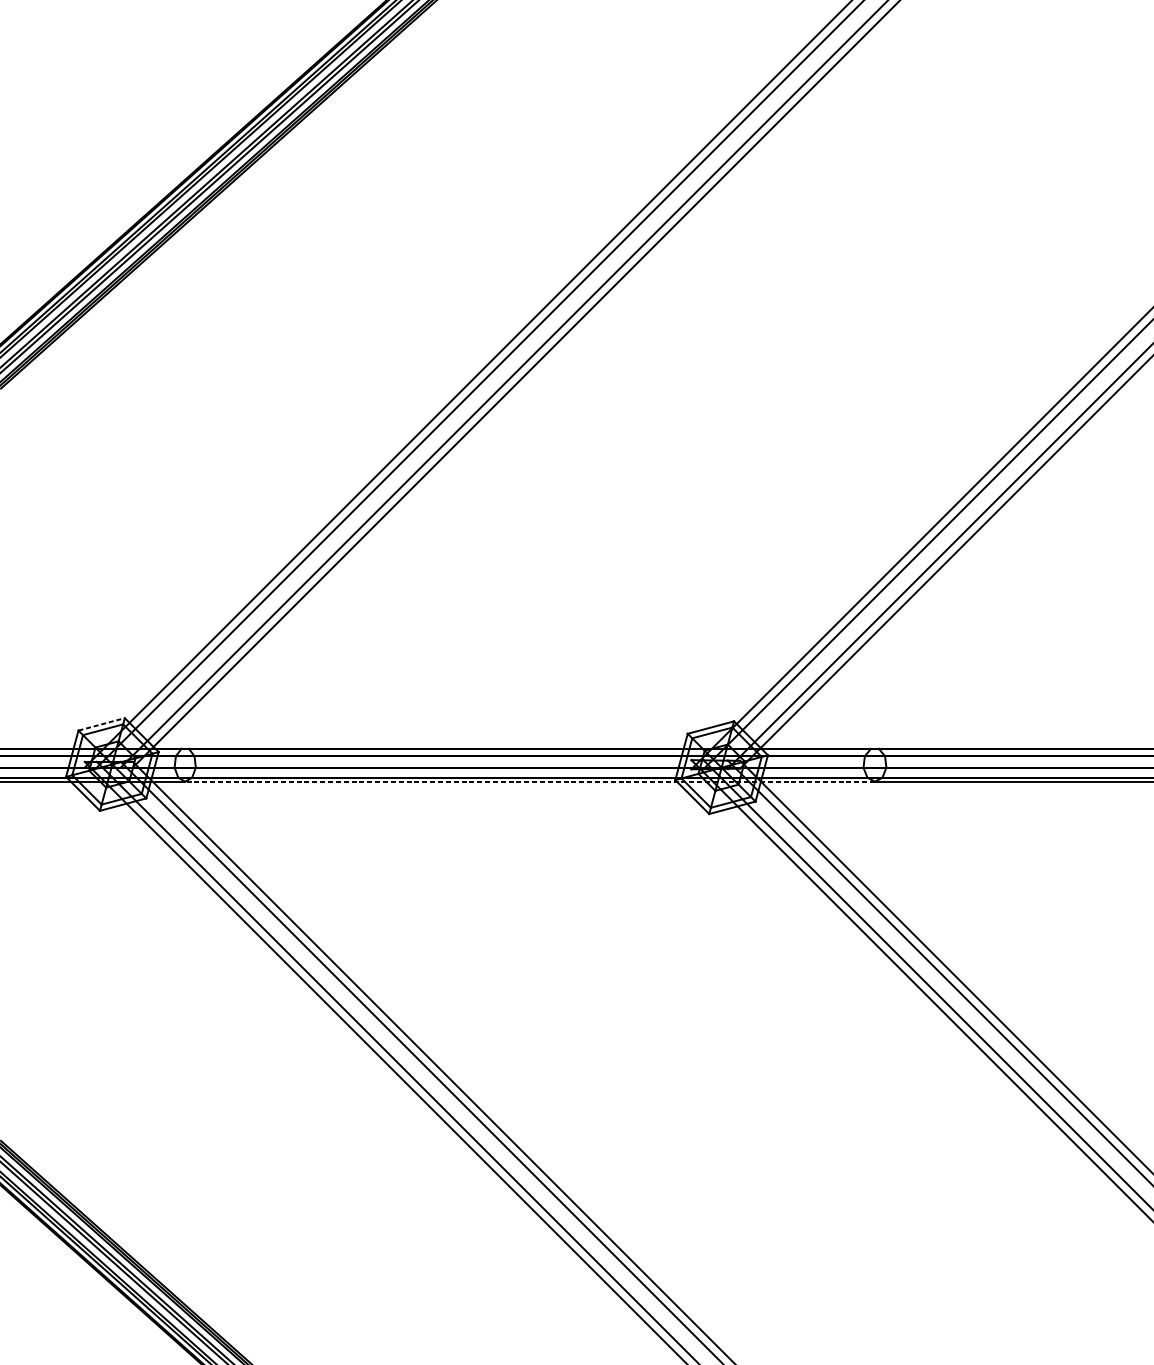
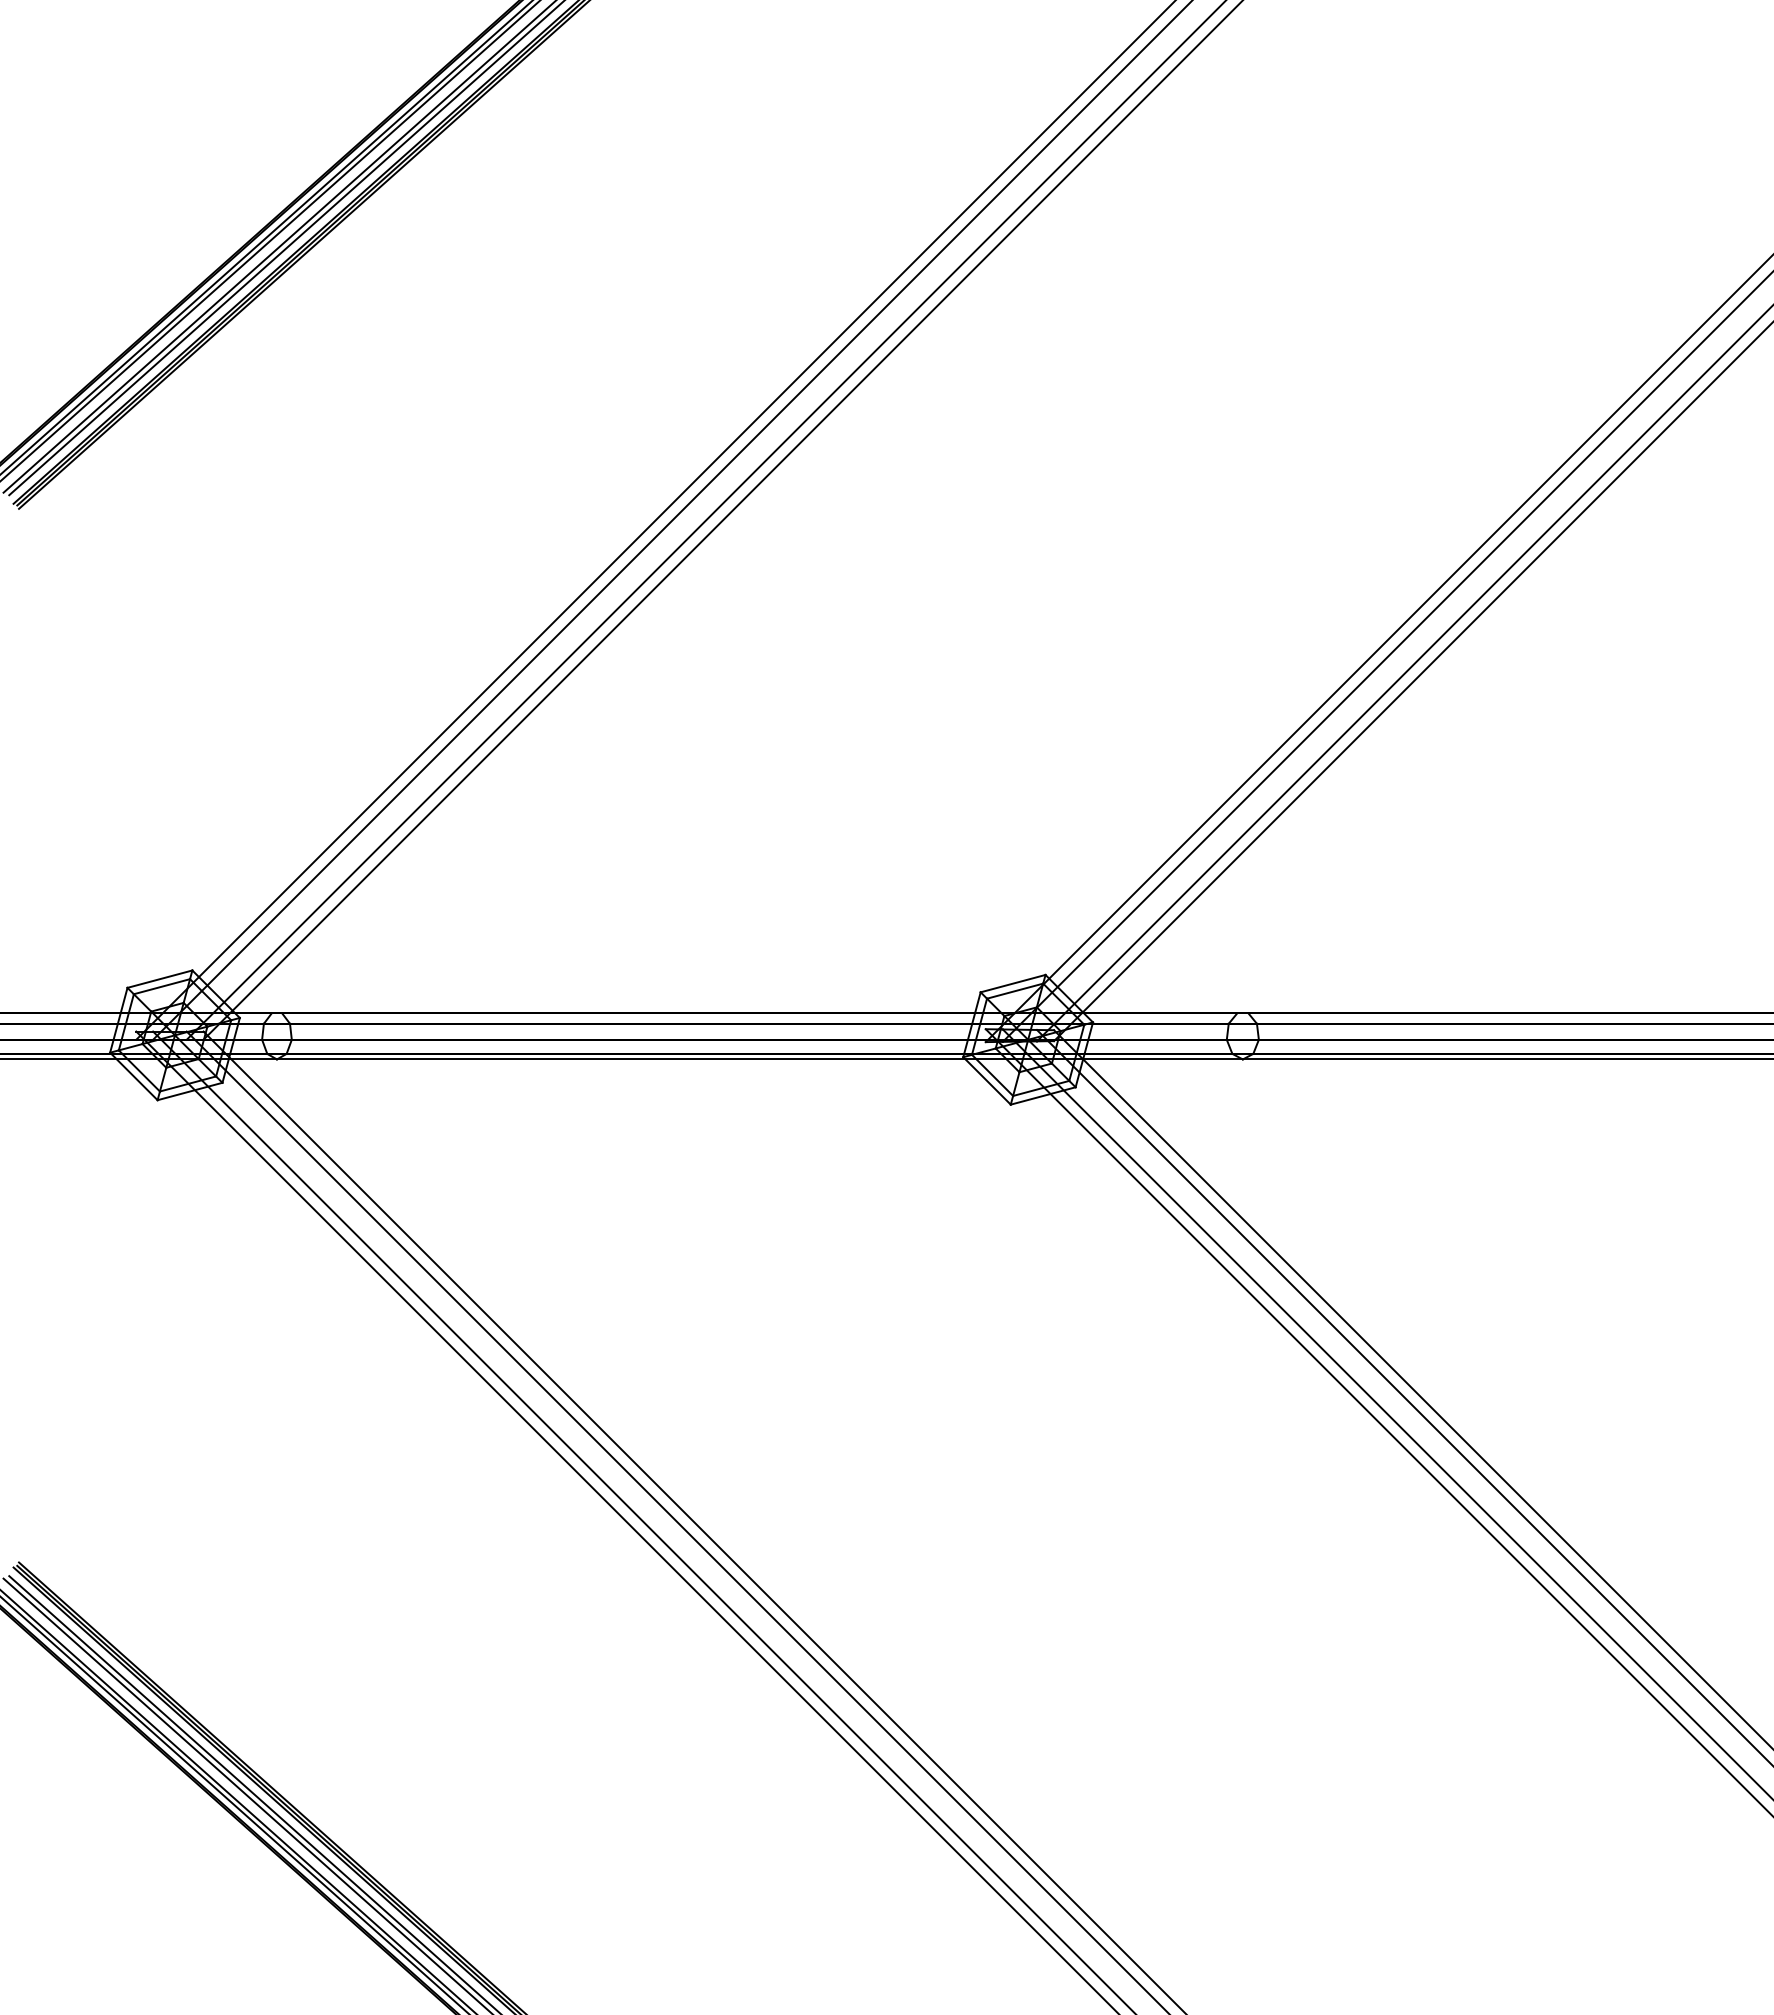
line: (101, 724) -> (159, 979), dashed -> solid
line: (529, 781) -> (759, 1059), dashed -> solid

